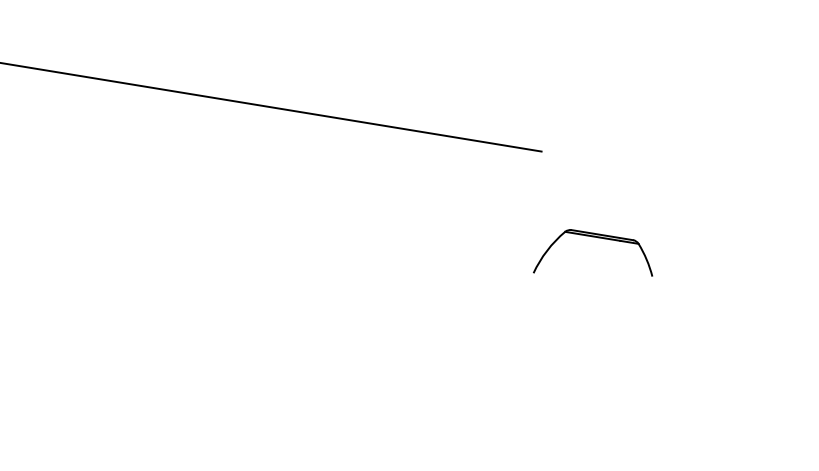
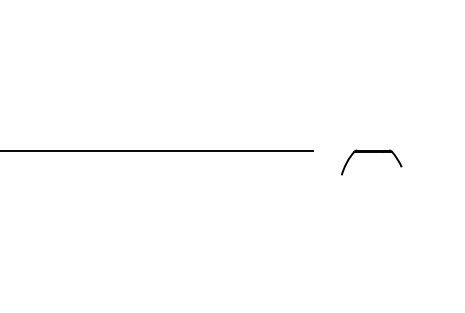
part: (598, 238) -> (371, 152), moved

